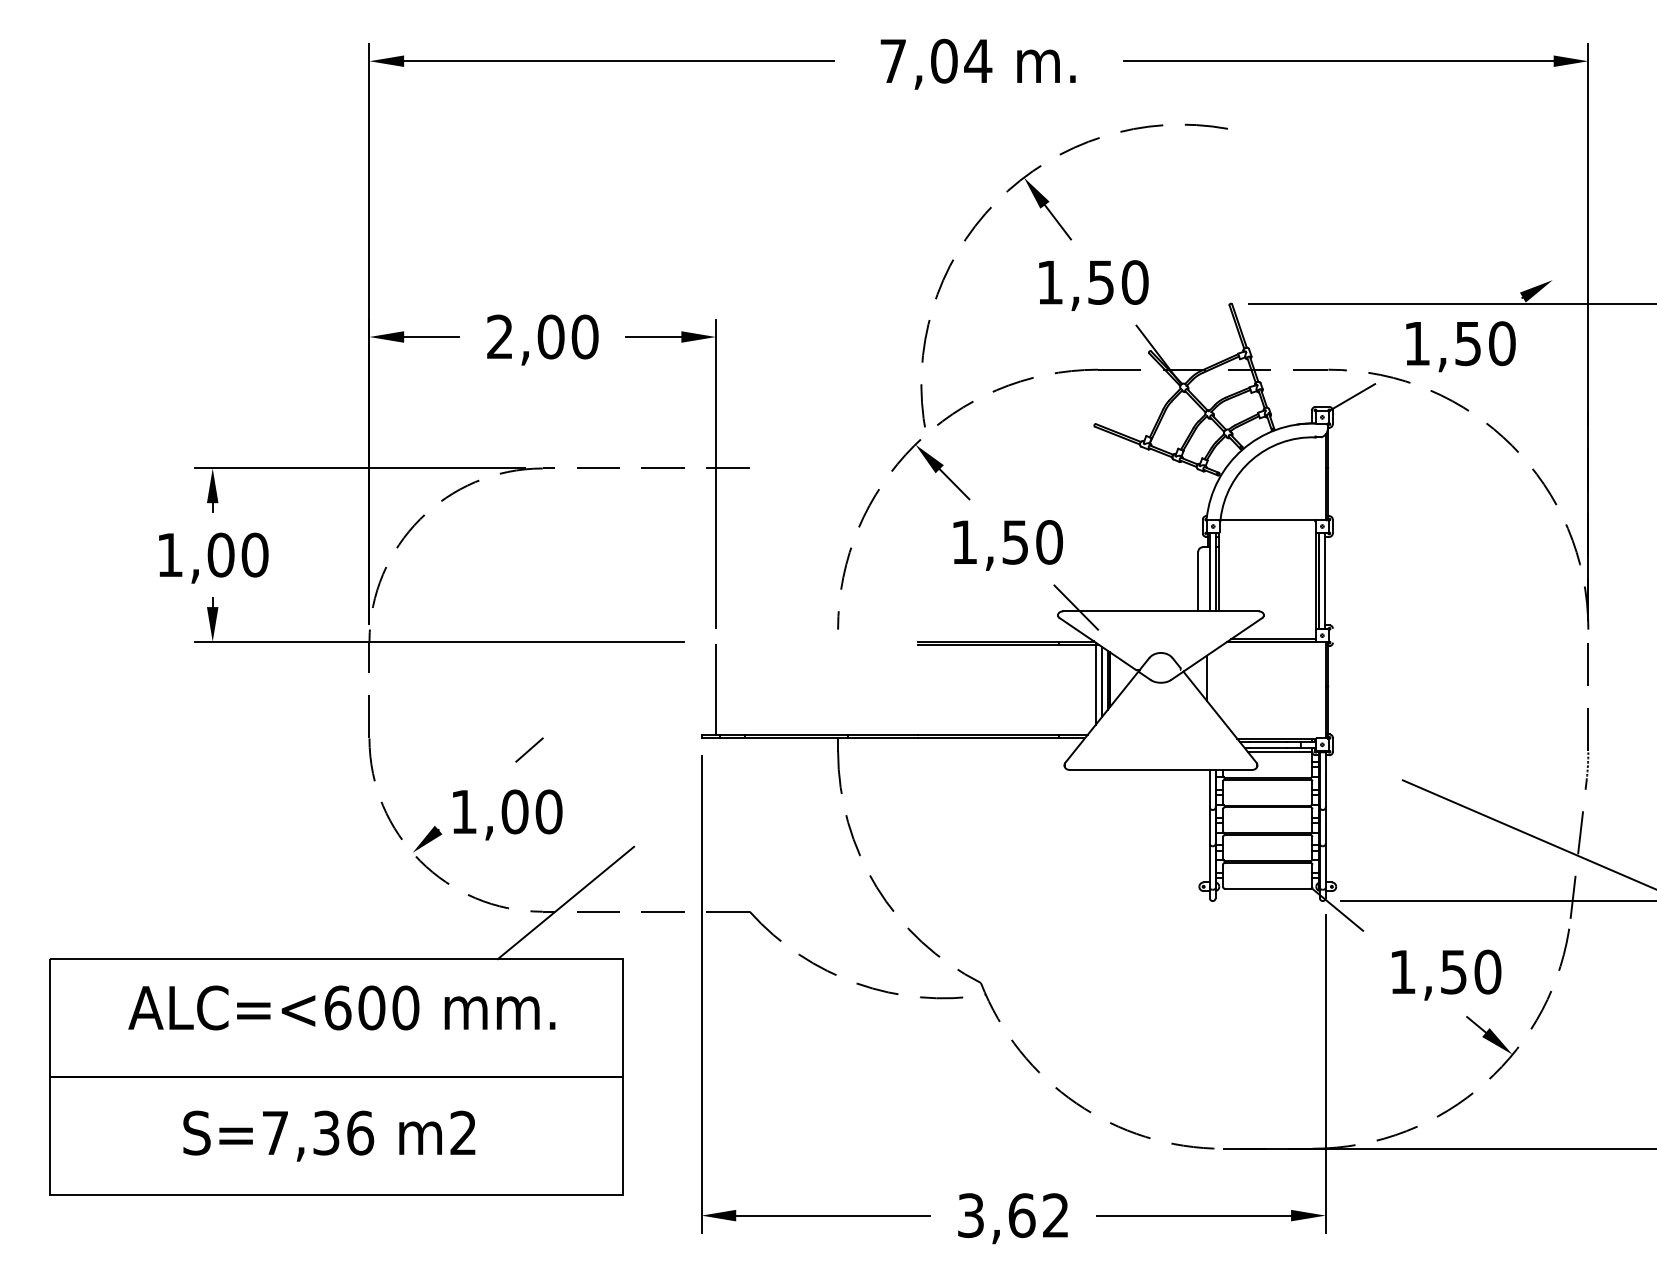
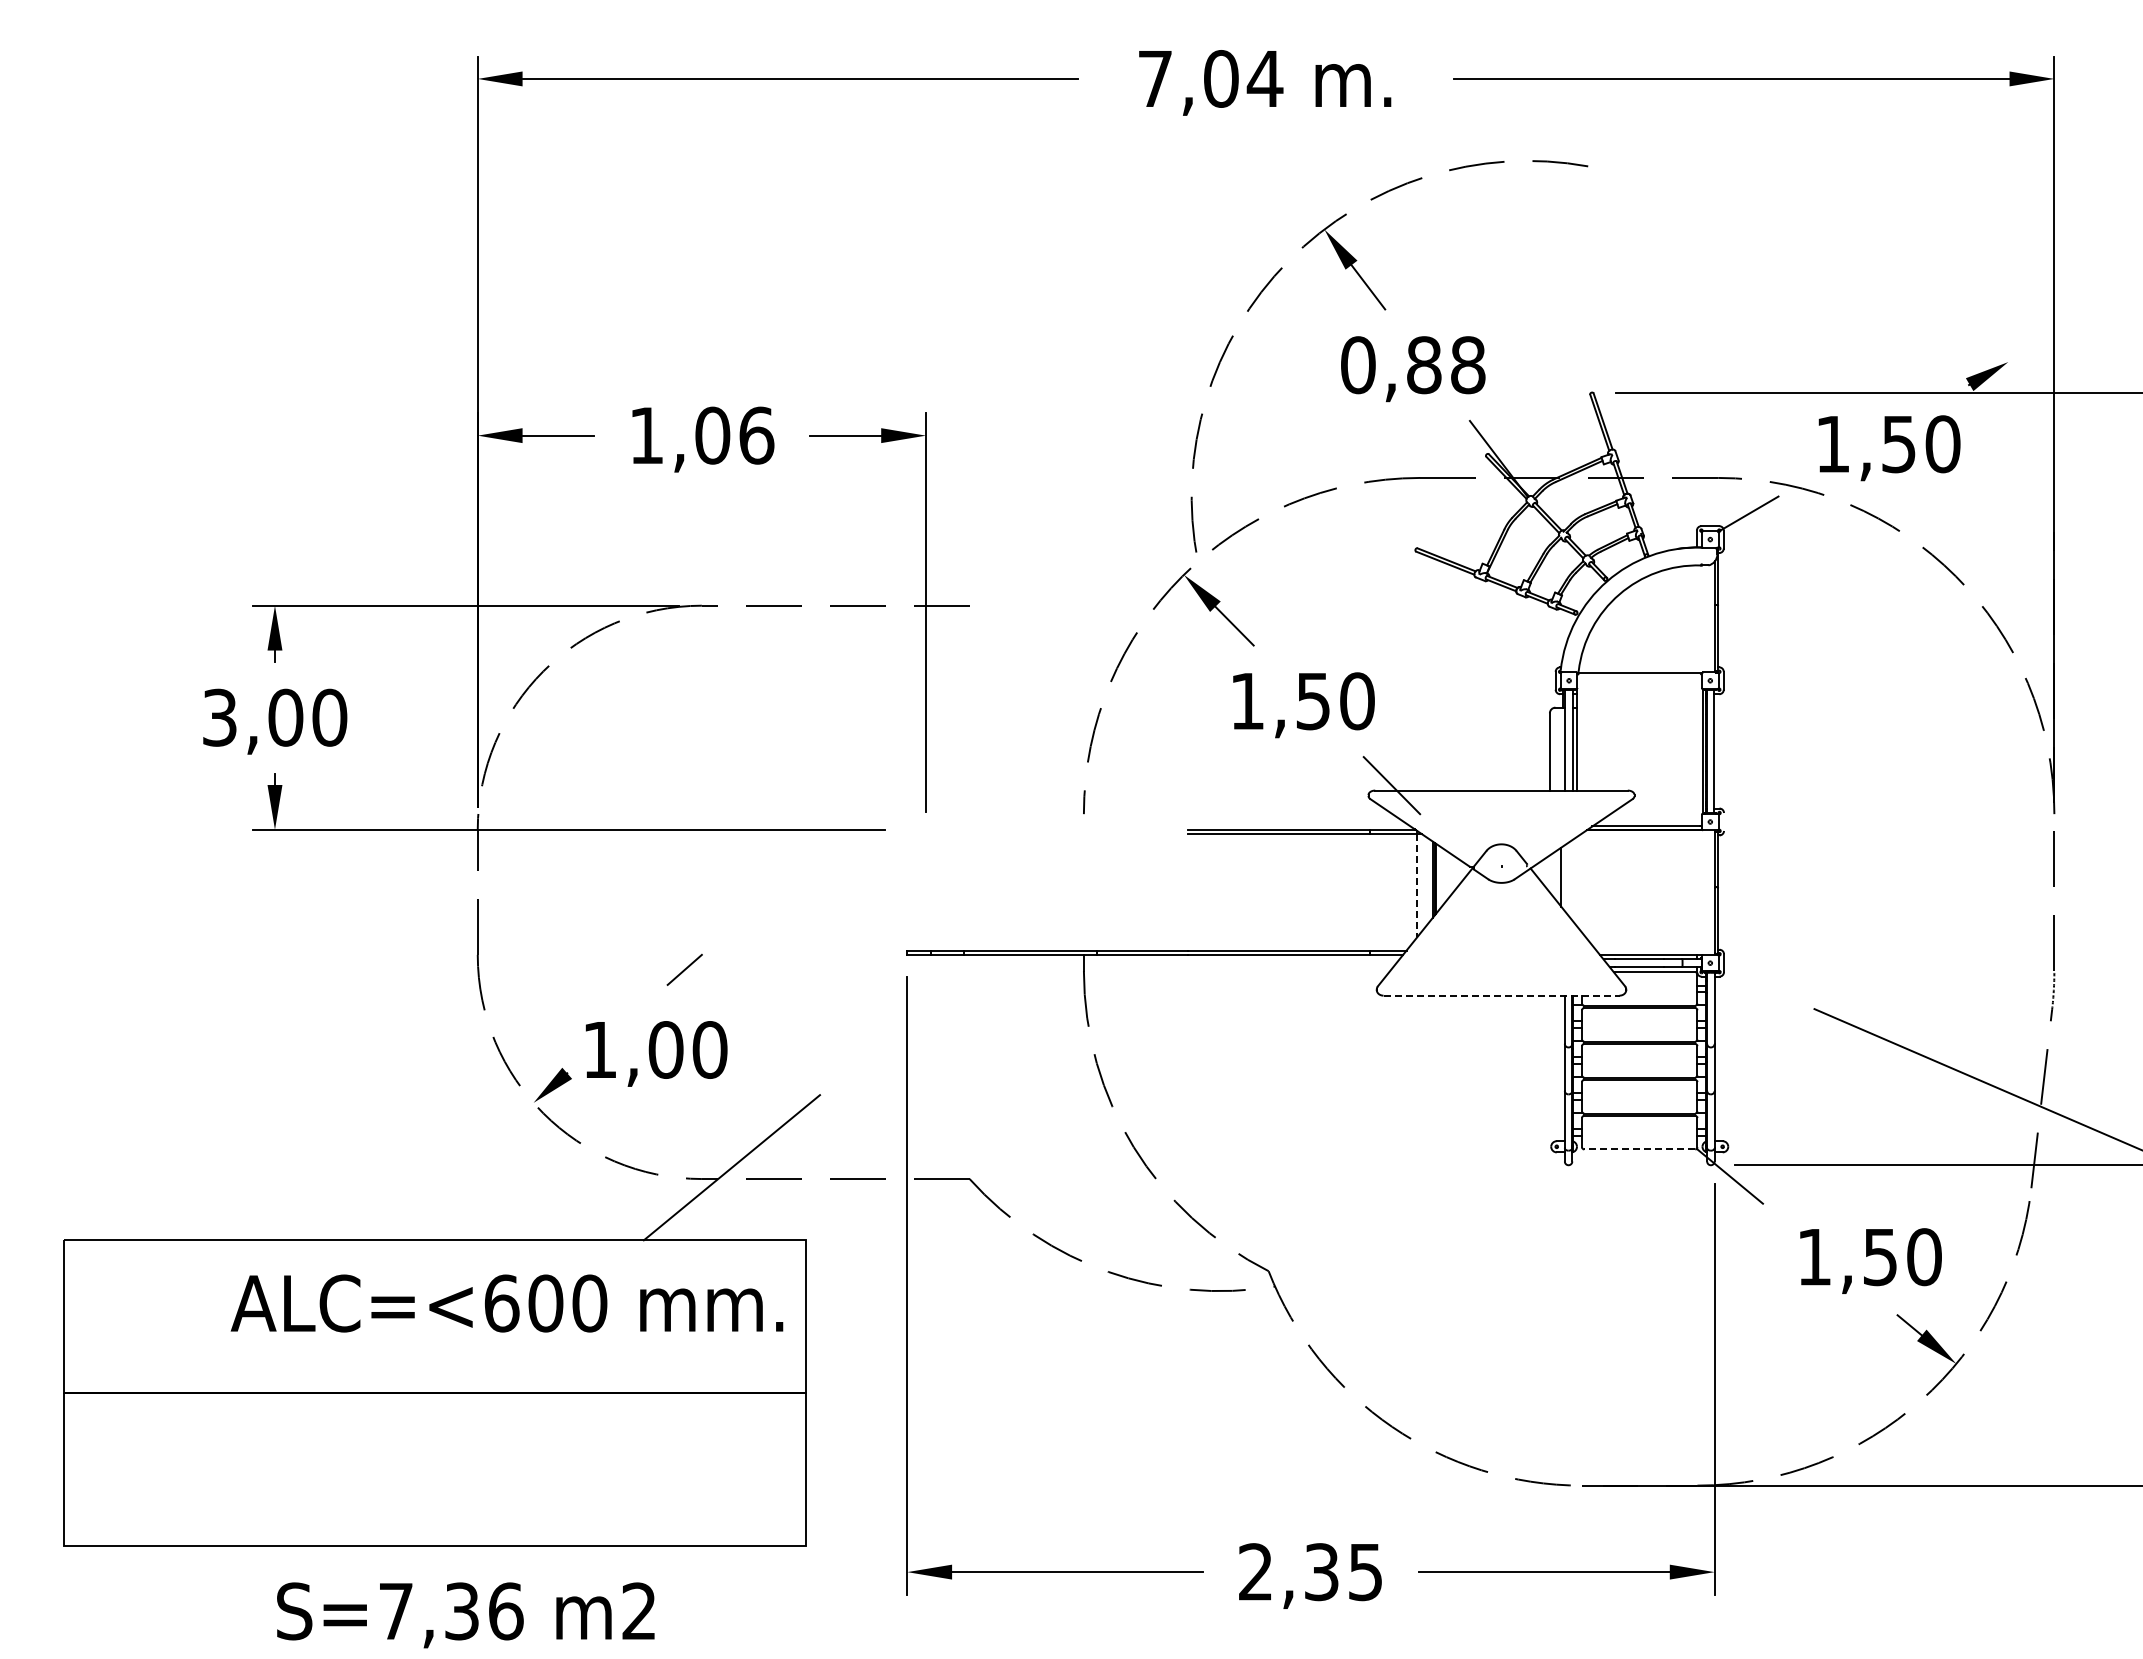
text: (1092, 282) -> (1413, 365), 1,50 -> 0,88
text: (543, 336) -> (702, 435), 2,00 -> 1,06
text: (169, 554) -> (219, 717), 1,00 -> 3,00
line: (1102, 681) -> (1425, 881), removed
line: (1095, 684) -> (1417, 885), solid -> dashed
line: (716, 690) -> (926, 892), removed
line: (1160, 769) -> (1501, 995), solid -> dashed
line: (1267, 888) -> (1639, 1149), solid -> dashed
text: (341, 1007) -> (506, 1303), moved
text: (329, 1136) -> (465, 1615), moved
text: (1013, 1215) -> (1310, 1572), 3,62 -> 2,35

